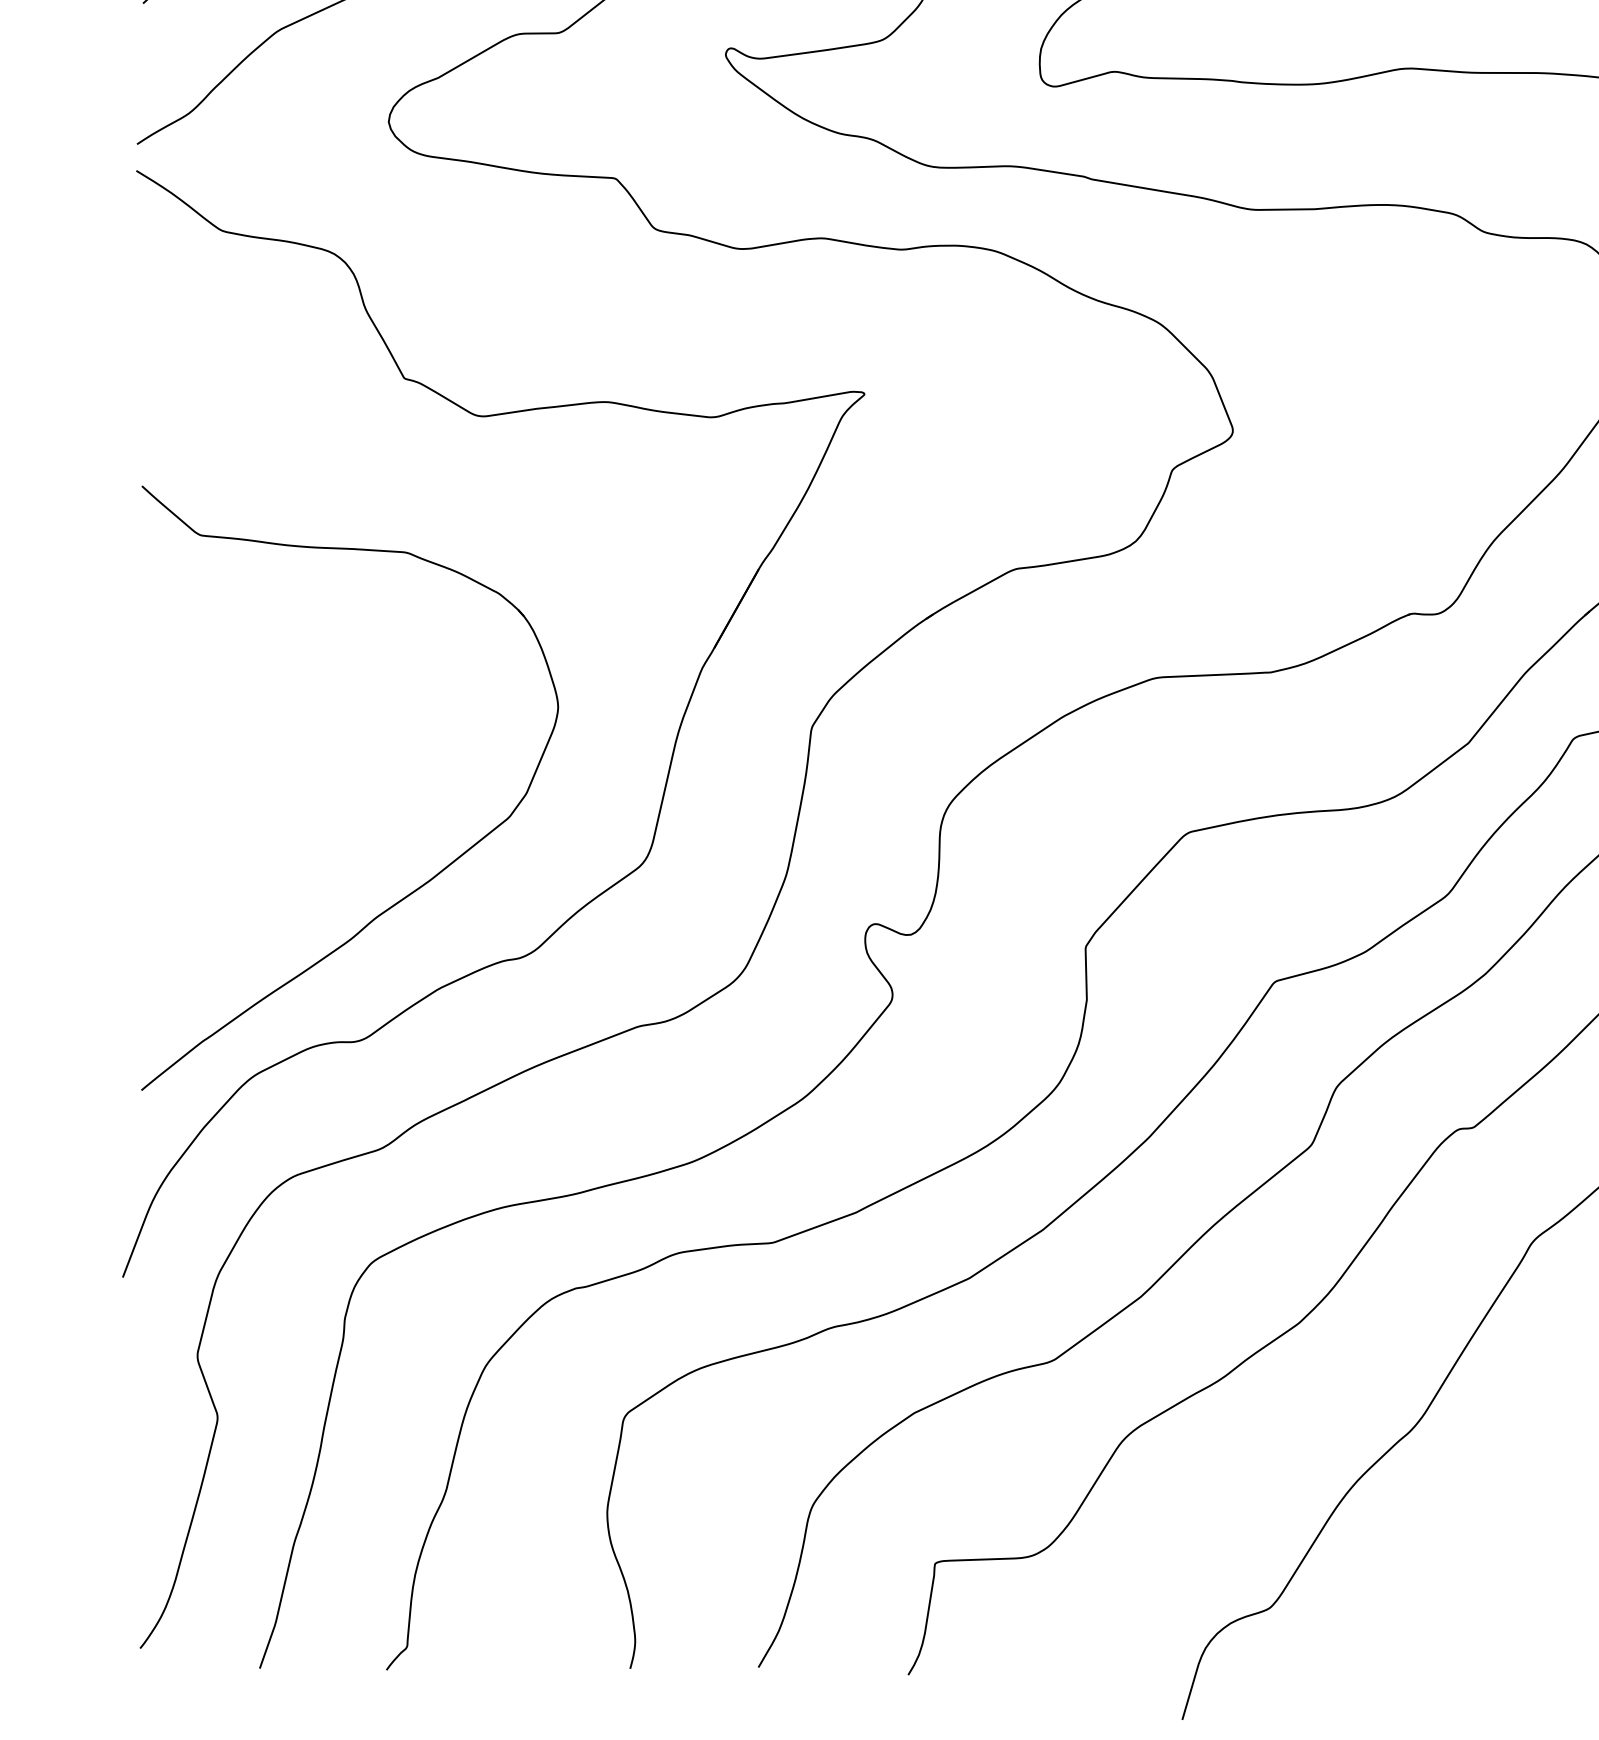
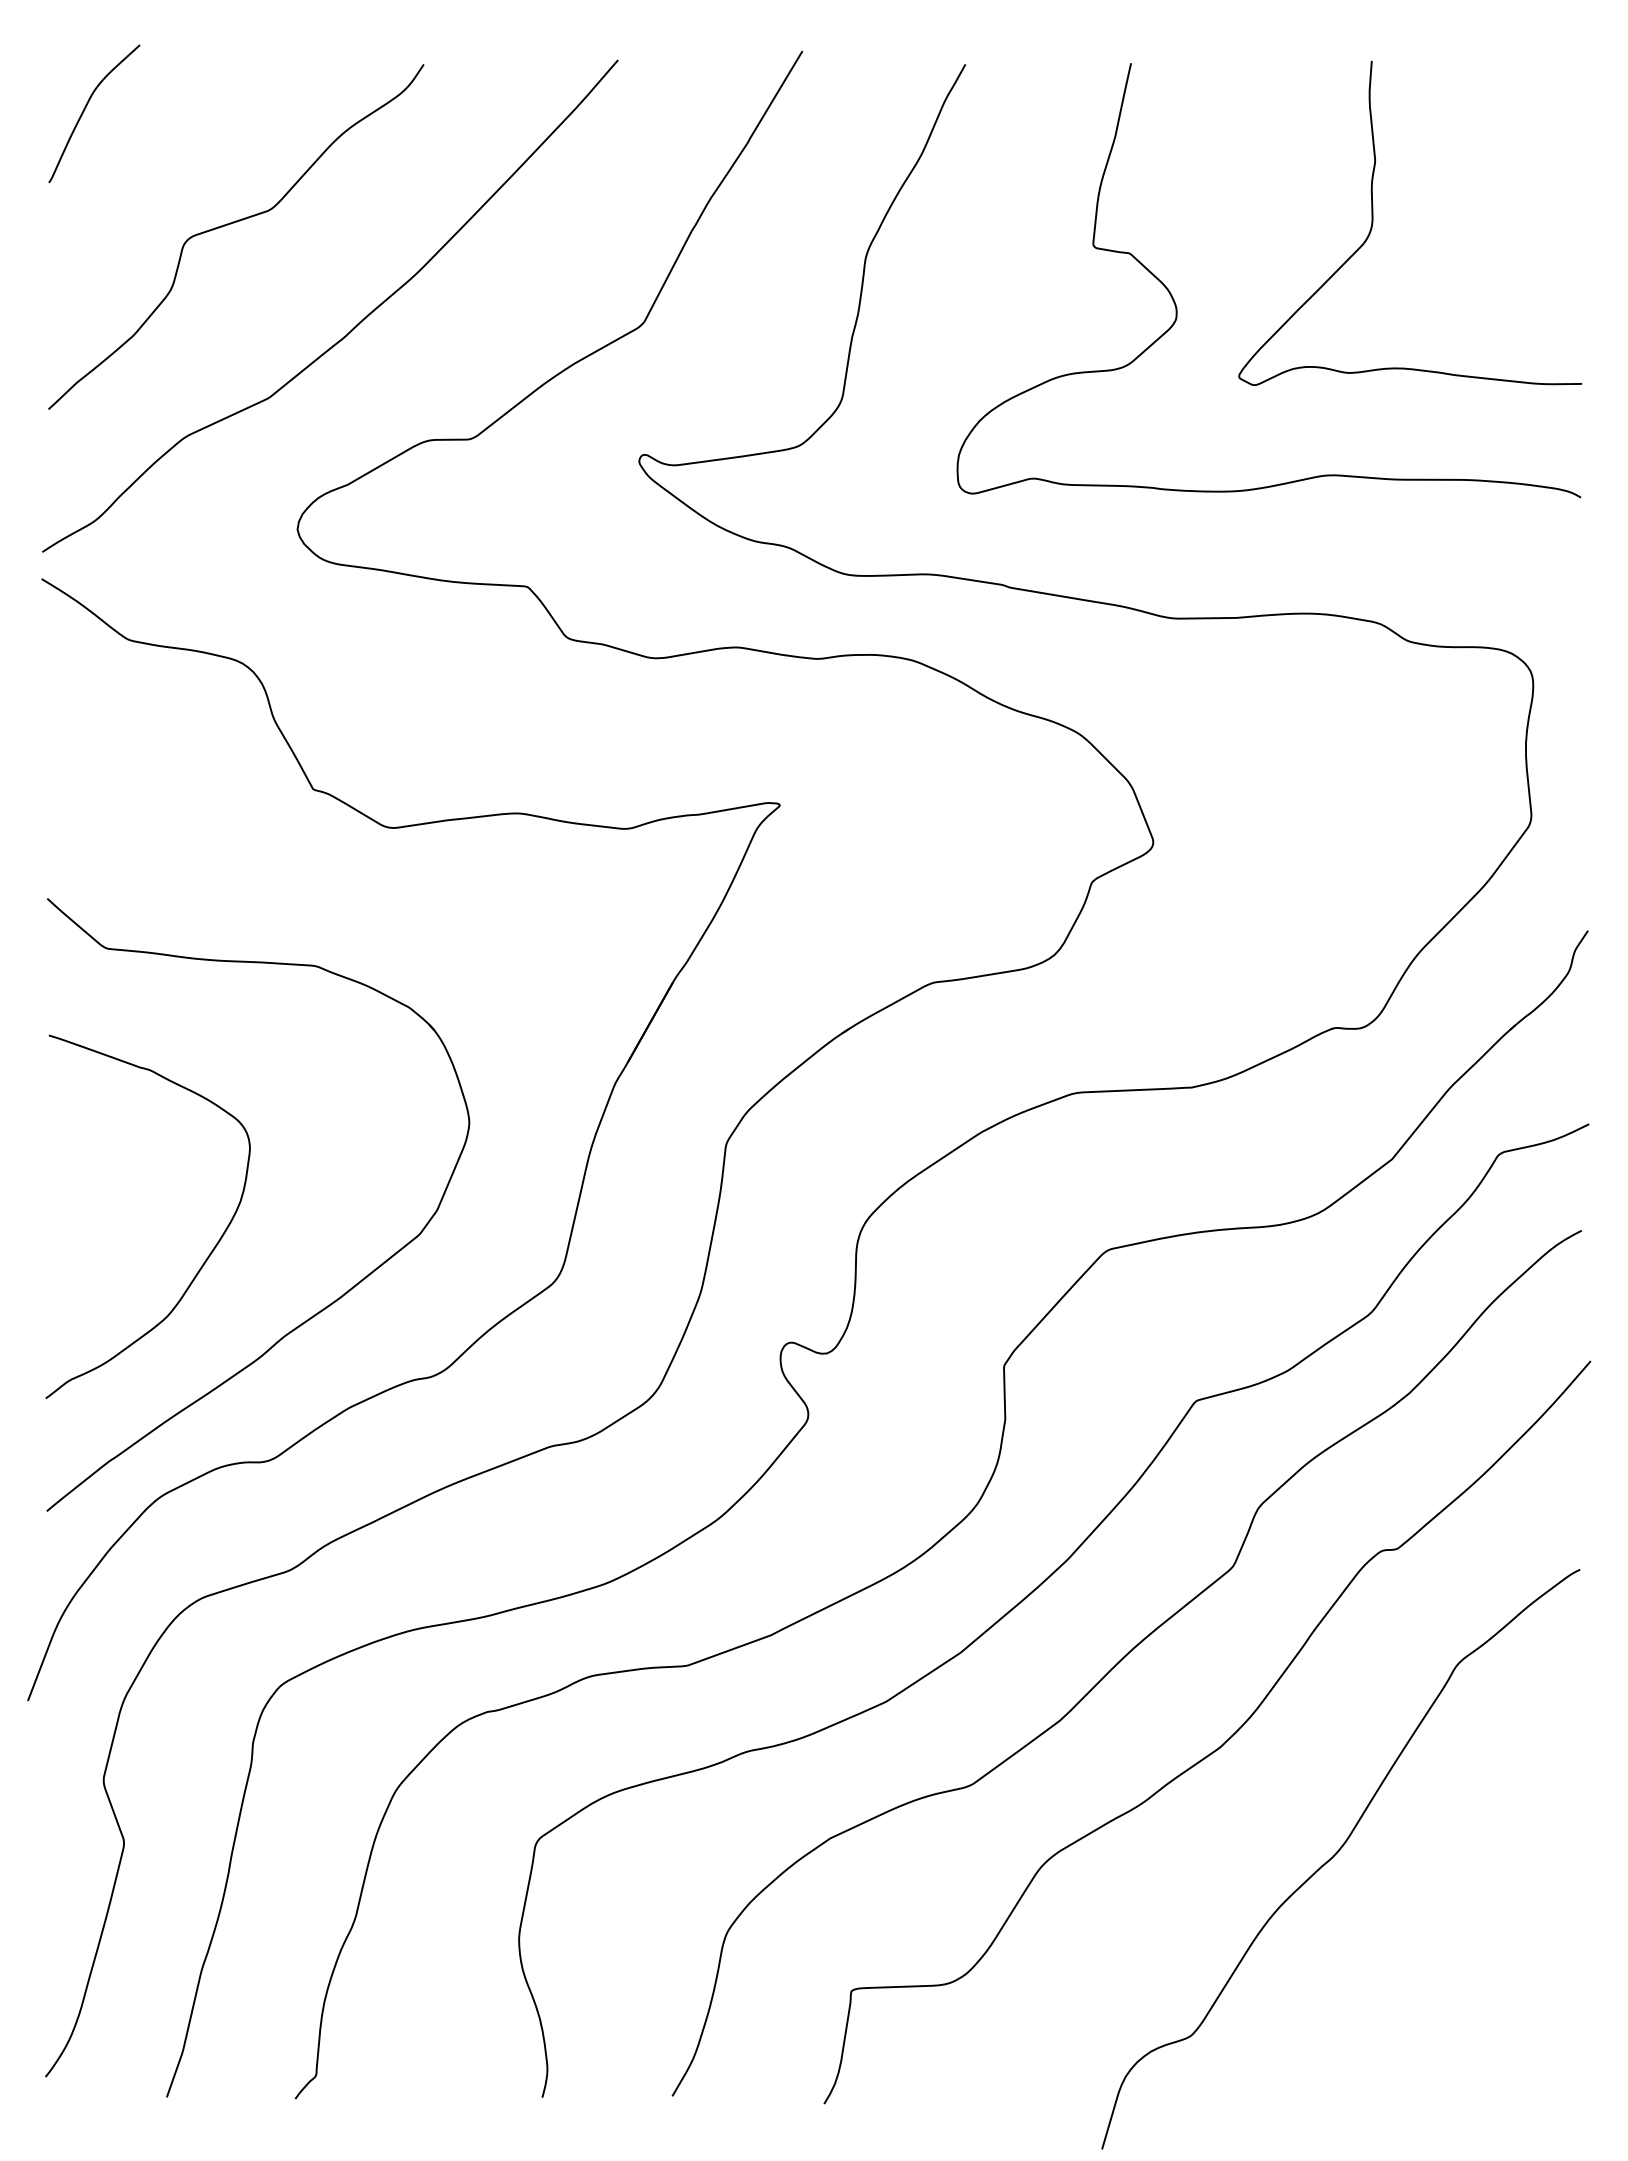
curve: (299, 839) -> (207, 1256), added

